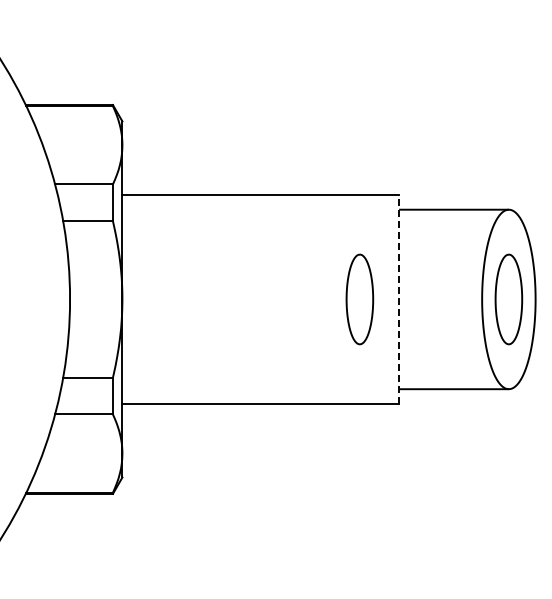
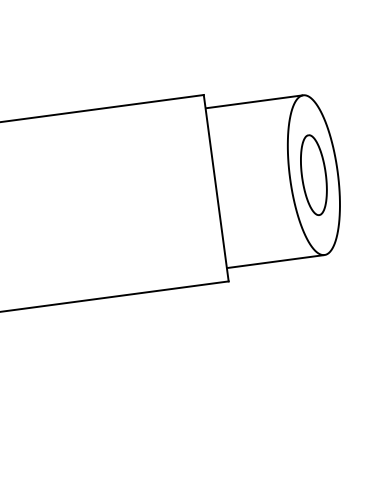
part: (359, 299) -> (180, 192), removed
line: (399, 299) -> (216, 188), dashed -> solid

